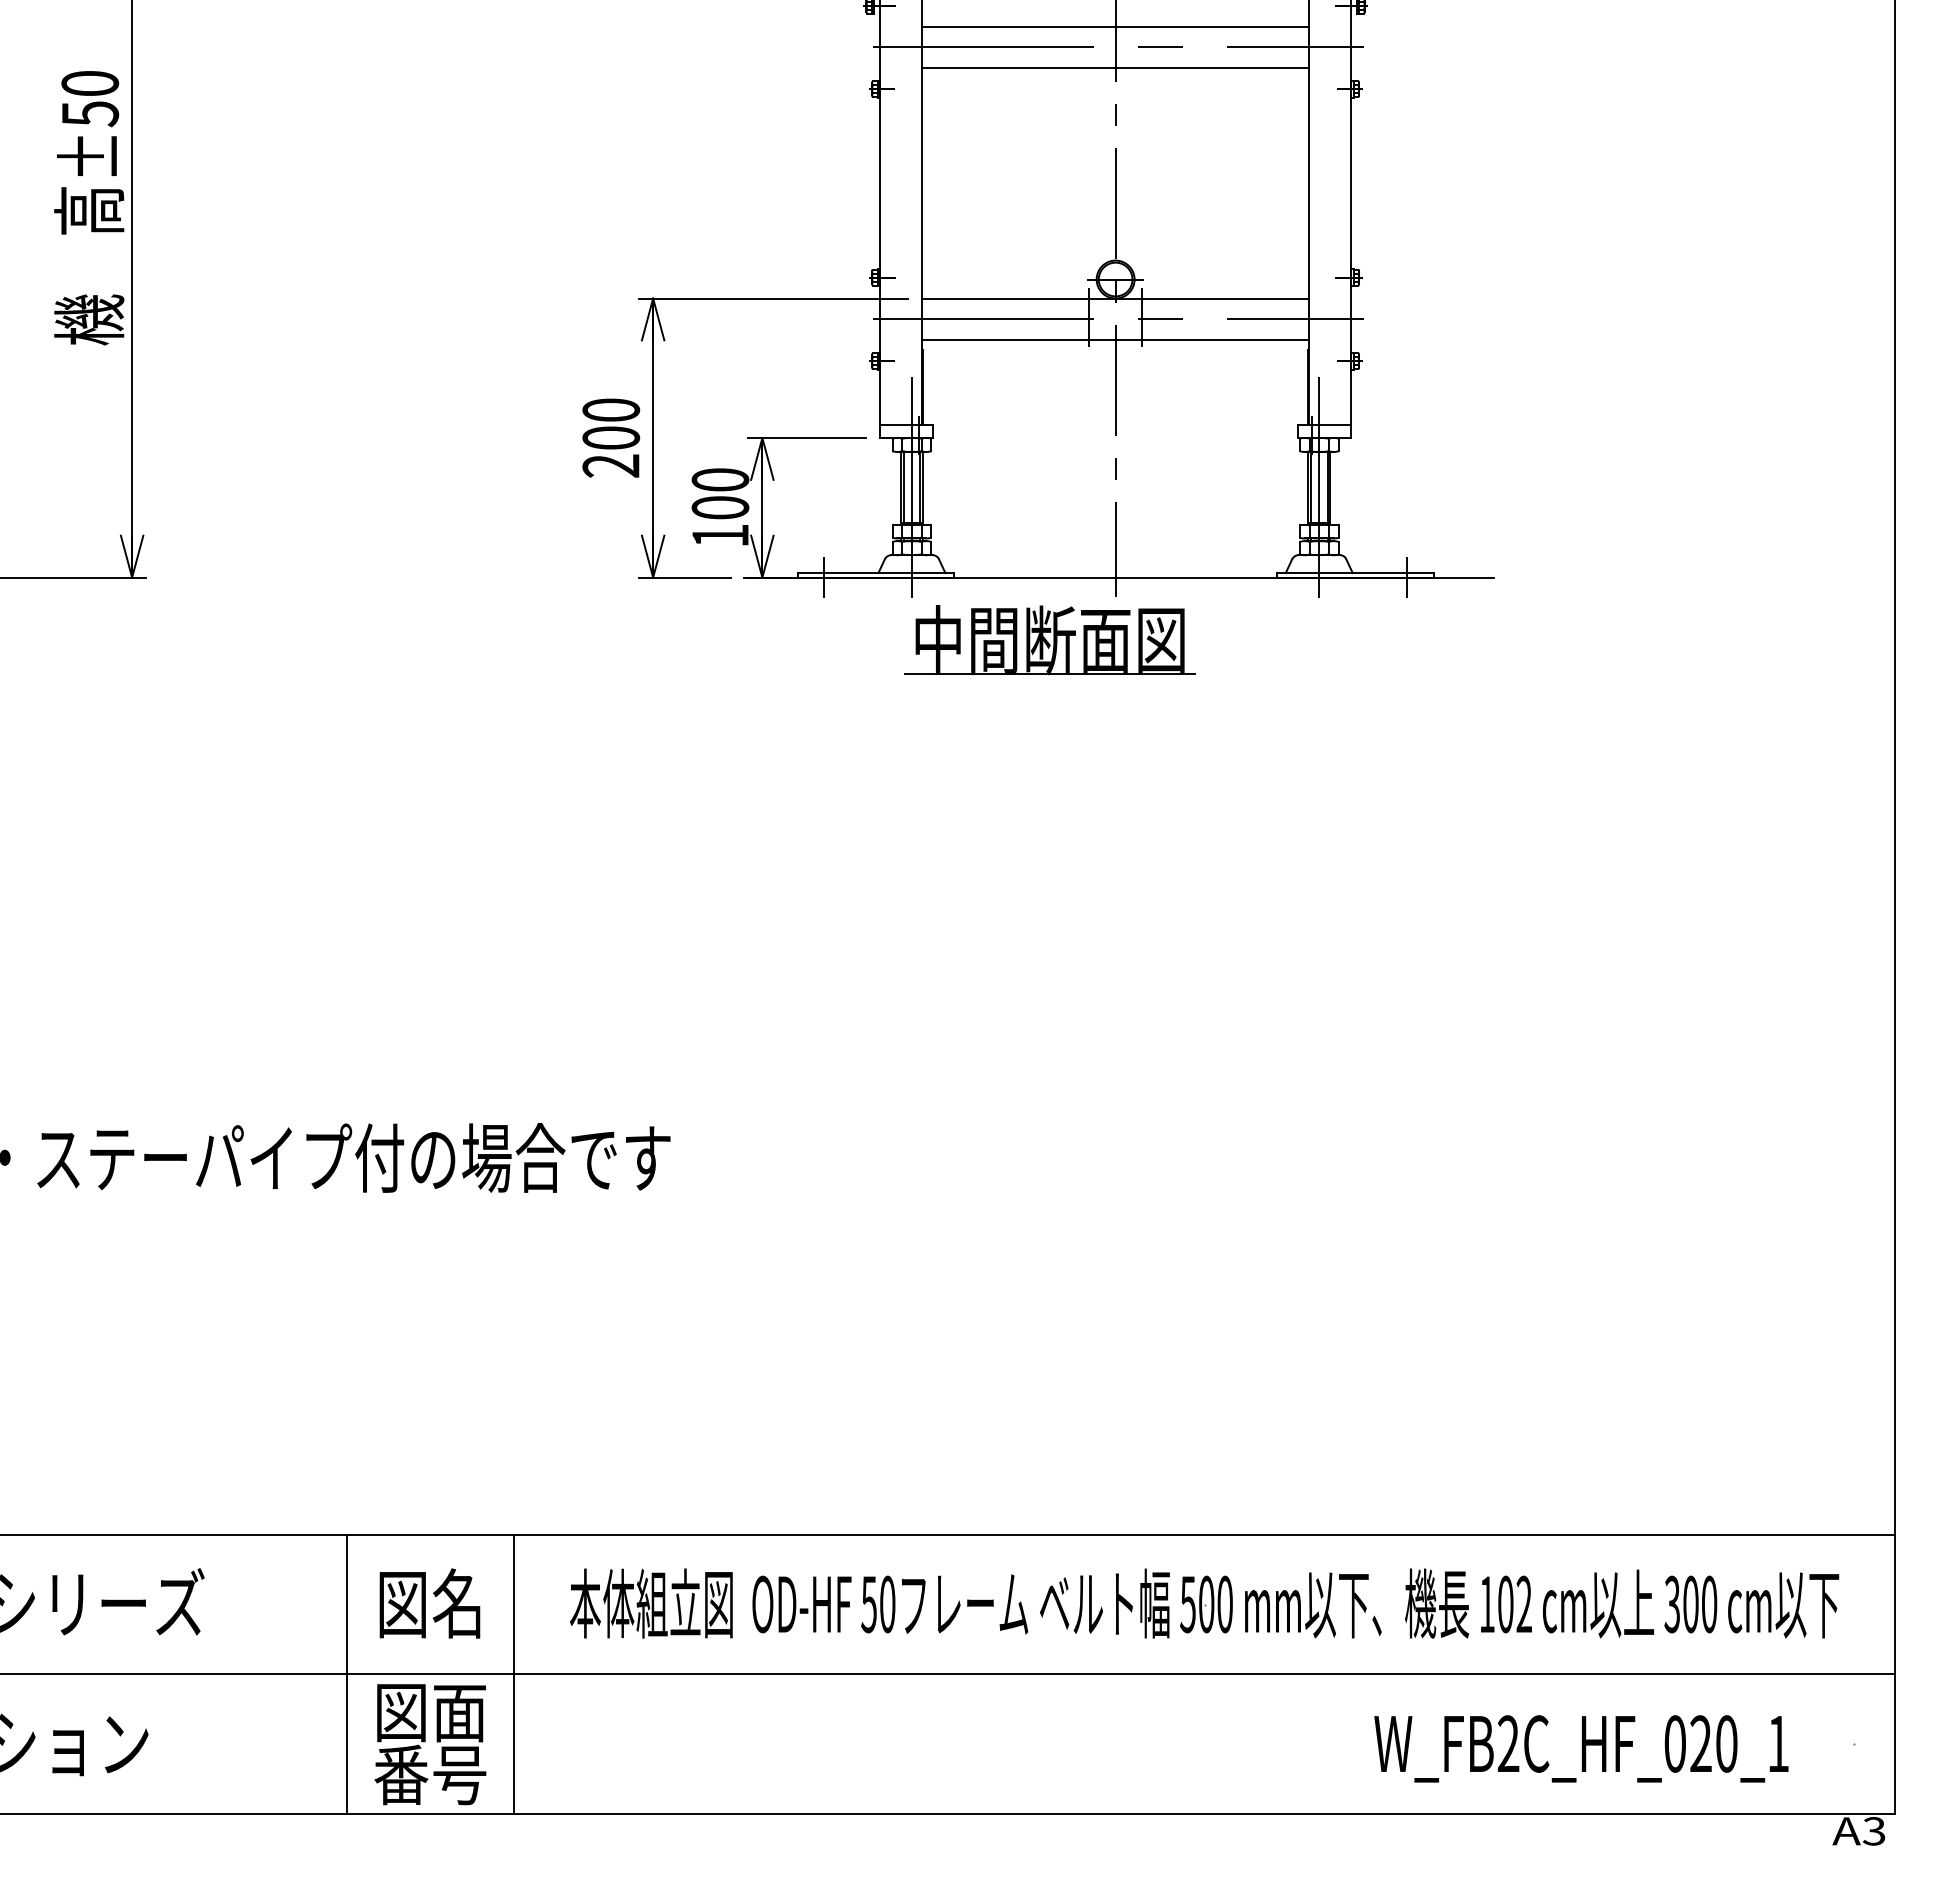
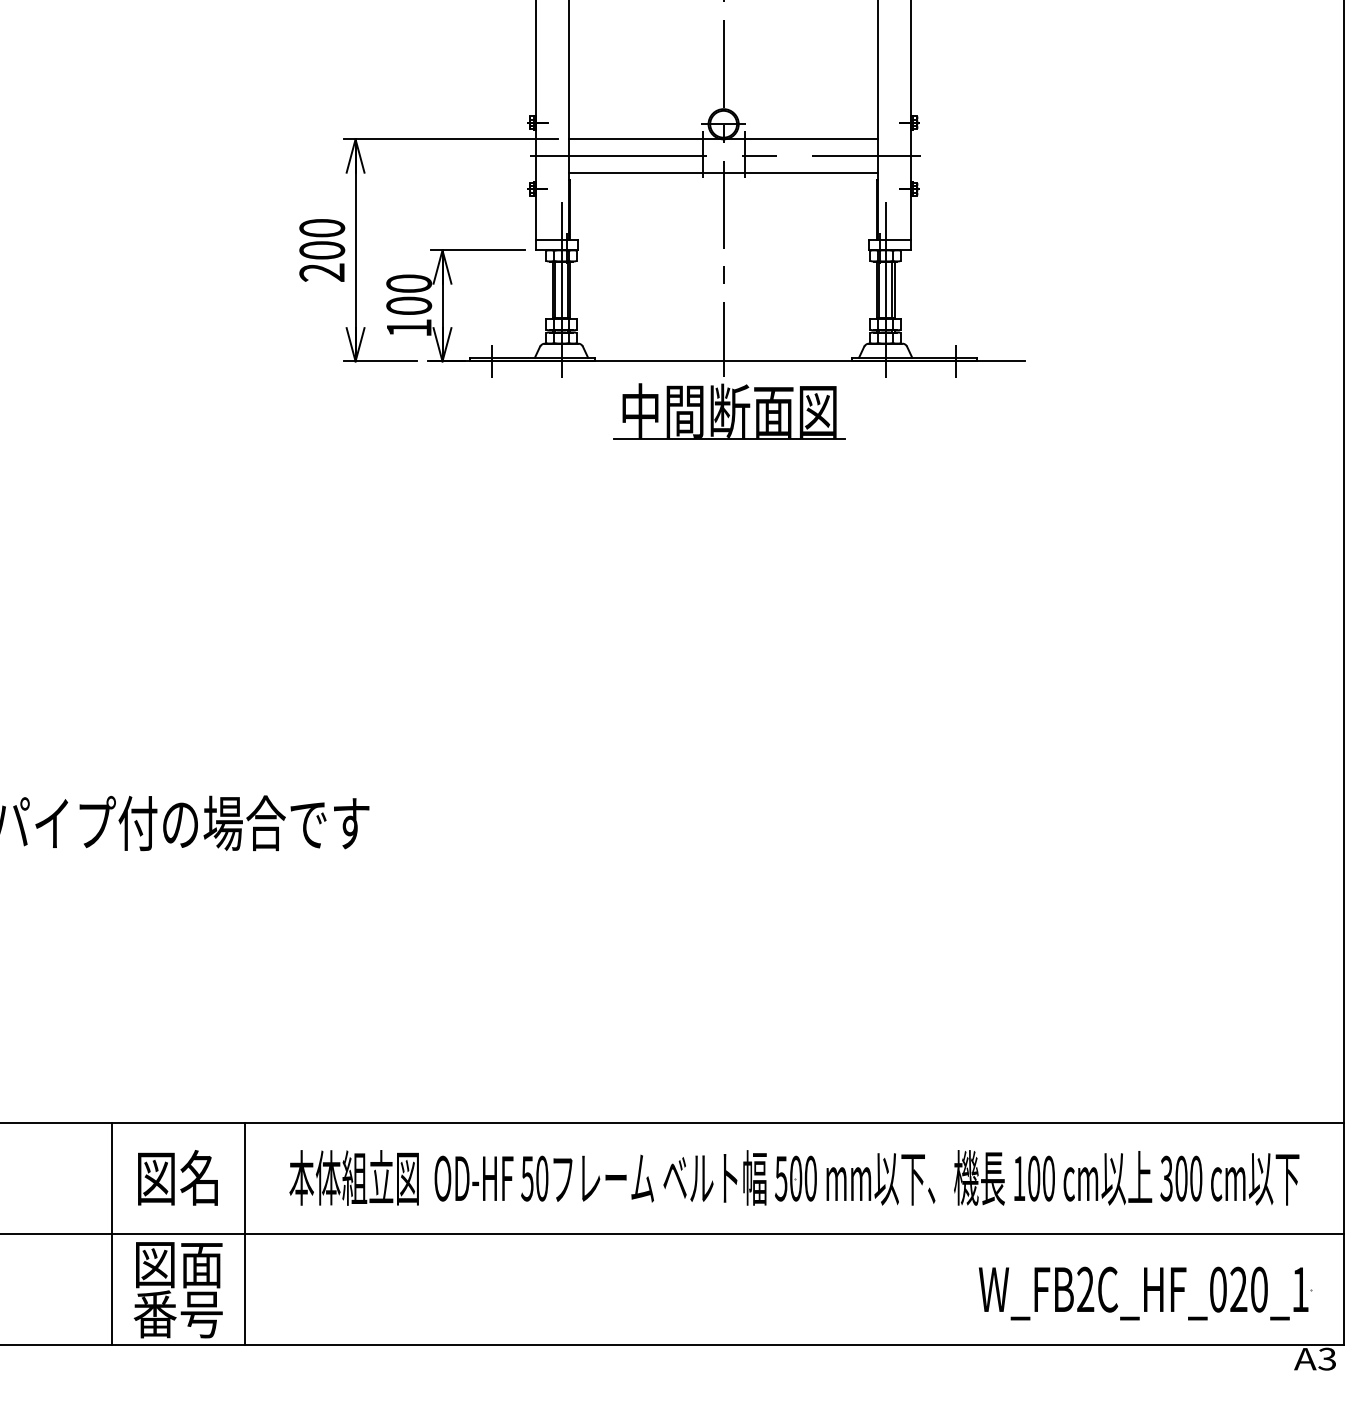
part: (1049, 640) -> (729, 411), moved
text: (1523, 1604) -> (1048, 1178), 102 -> 100
text: (1581, 1748) -> (1143, 1293), moved

